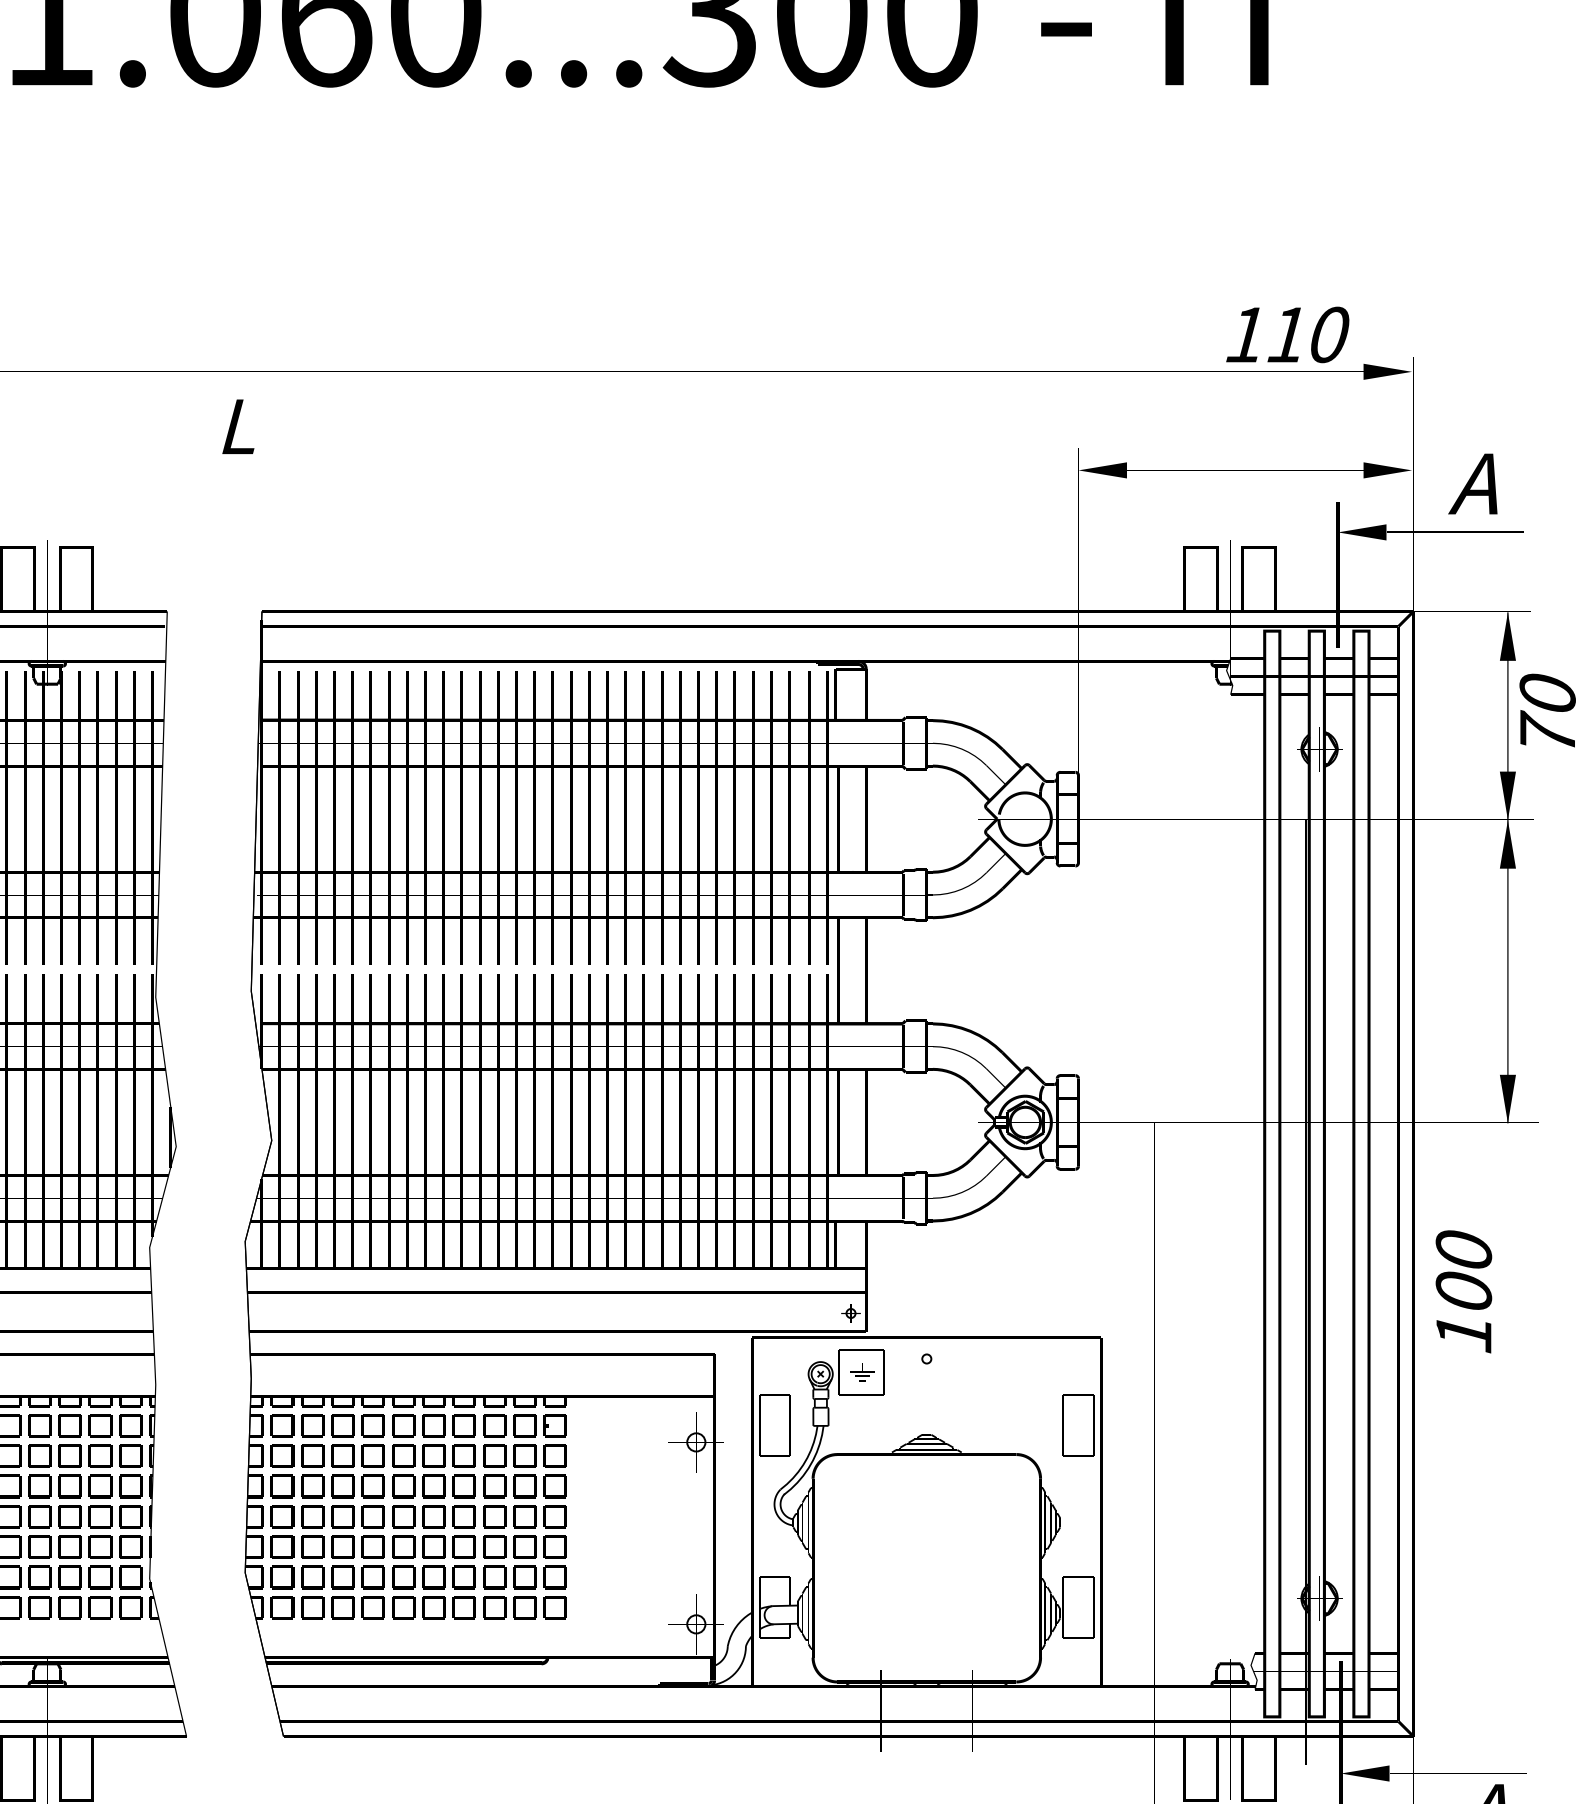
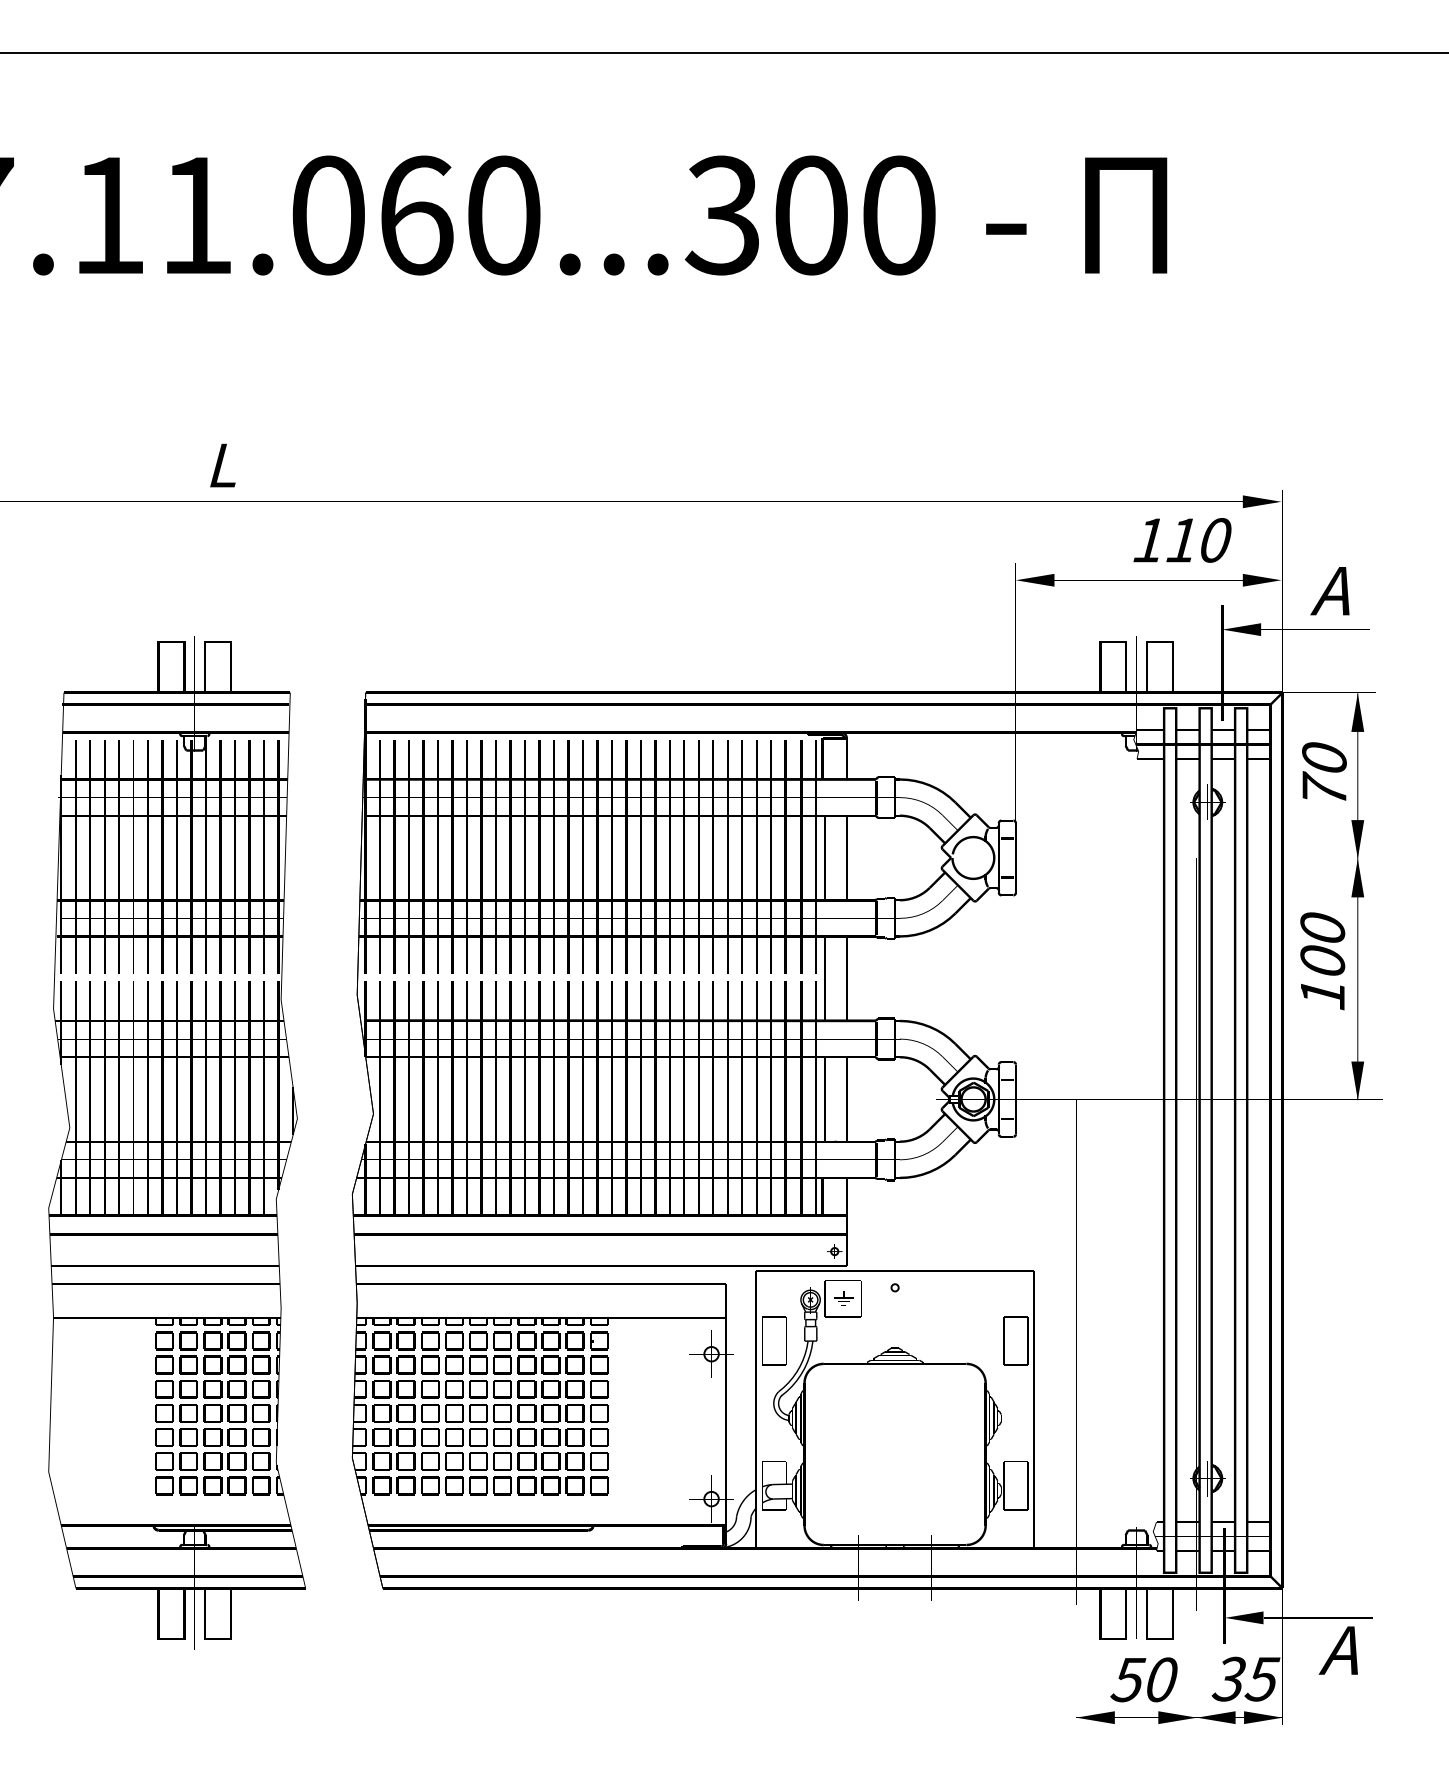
text: (1287, 335) -> (1182, 540), moved
text: (237, 426) -> (222, 465), moved
text: (1547, 710) -> (1324, 771), moved
text: (1463, 1292) -> (1322, 961), moved

